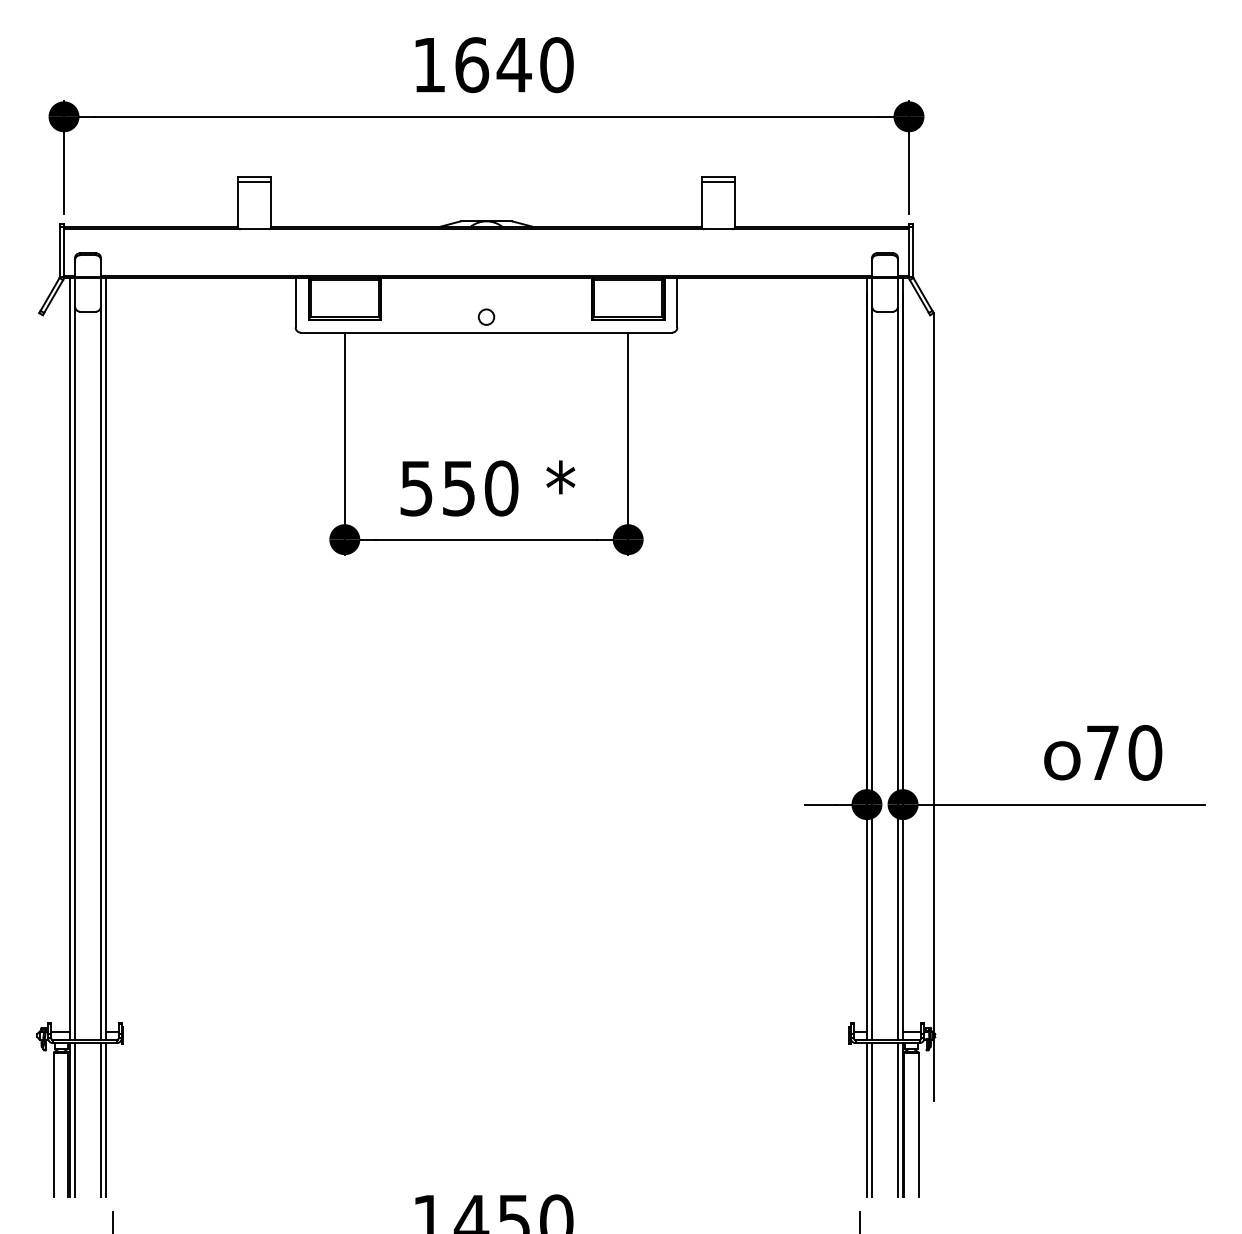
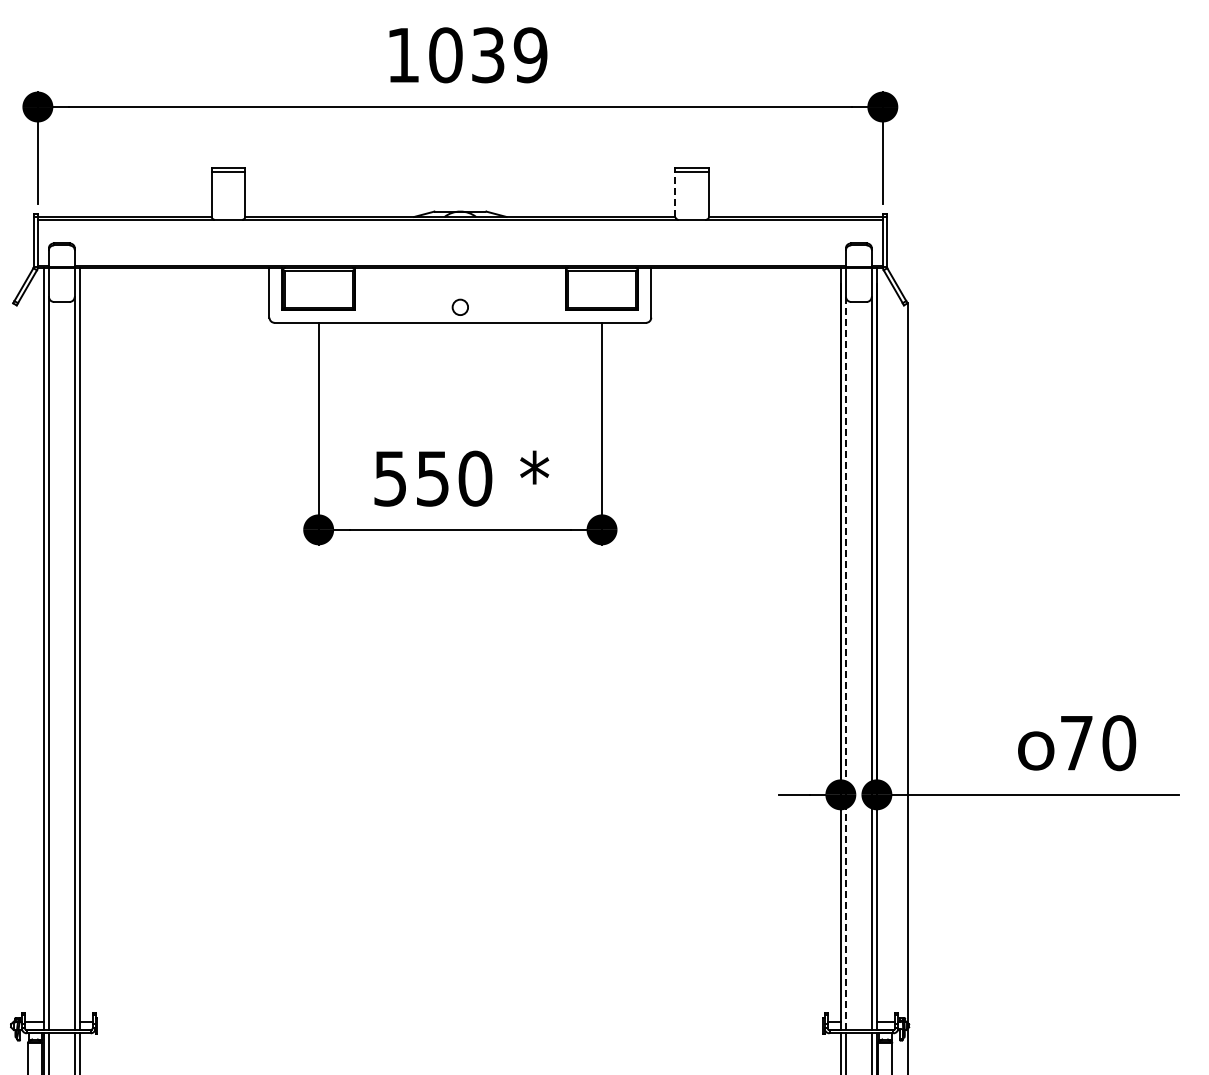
text: (514, 65) -> (488, 55), 1640 -> 1039
line: (701, 203) -> (675, 193), solid -> dashed
line: (872, 673) -> (846, 663), solid -> dashed

